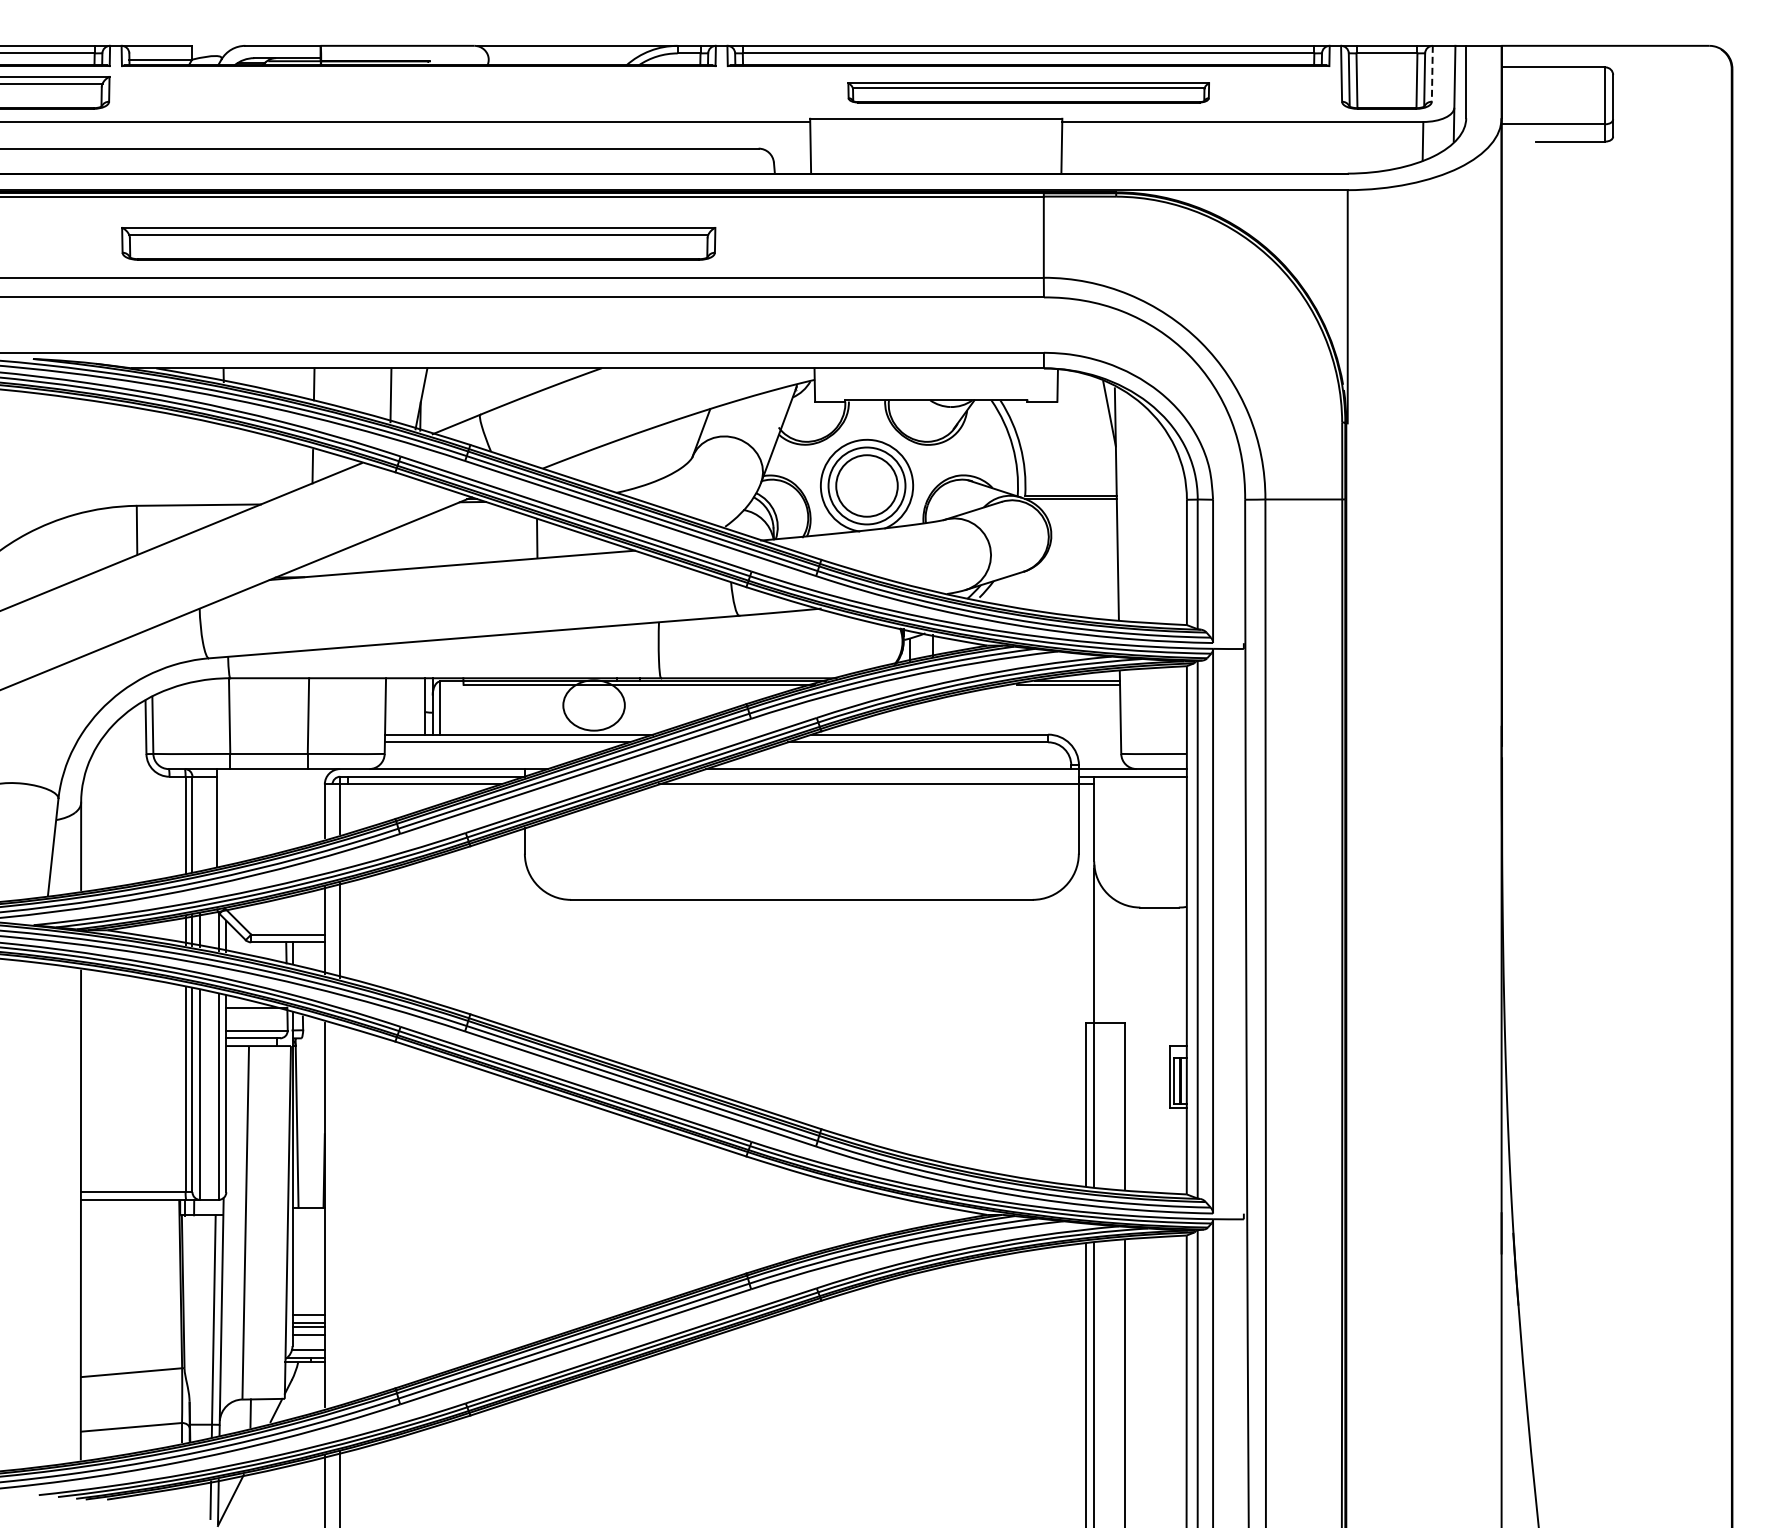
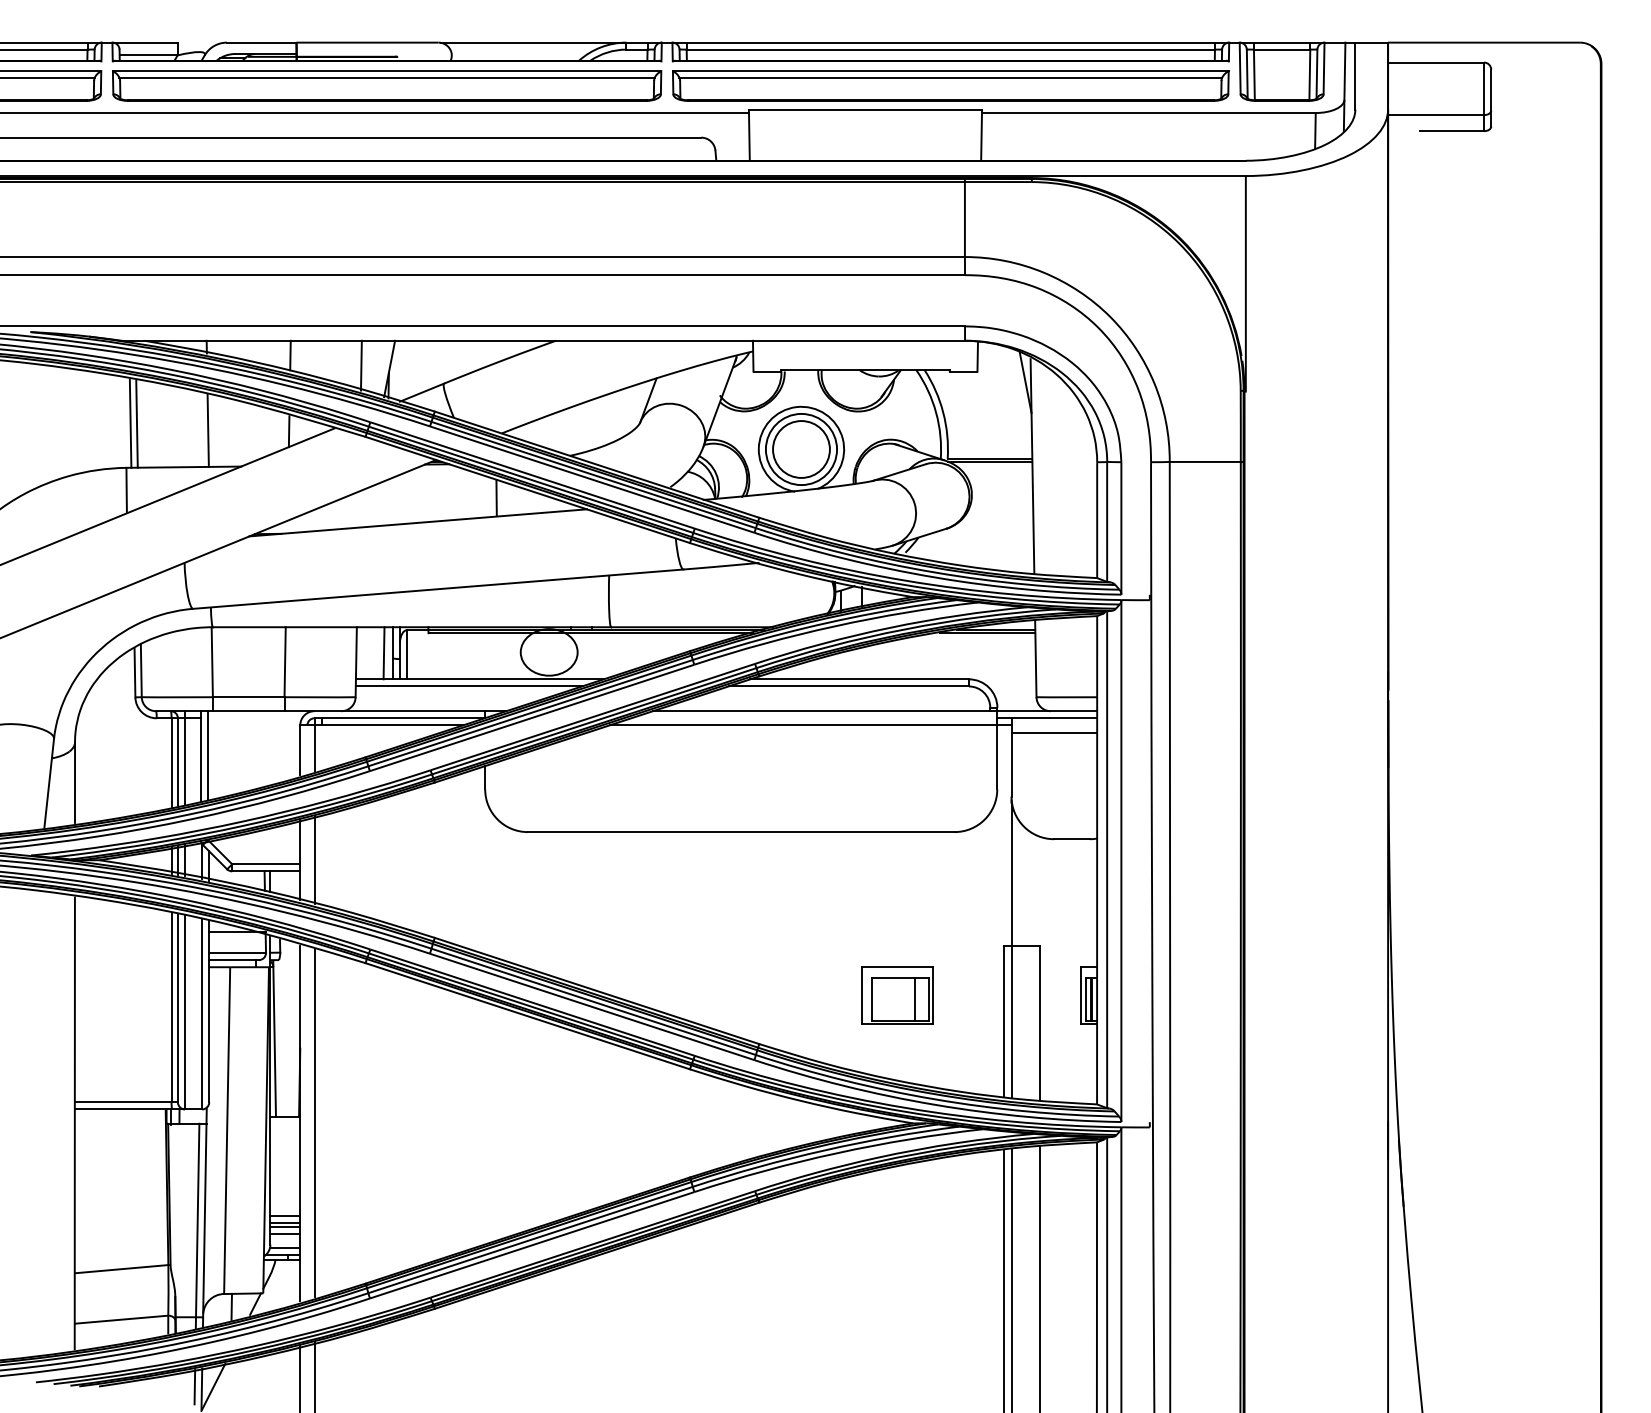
line: (1432, 73) -> (1324, 68), dashed -> solid
part: (1028, 92) -> (950, 85), size x1.67
part: (418, 243) -> (386, 85), moved
line: (141, 457) -> (130, 423), added
line: (148, 458) -> (137, 424), added
line: (224, 465) -> (207, 430), added
line: (414, 706) -> (383, 653), added
line: (1140, 792) -> (1054, 732), added
line: (224, 817) -> (207, 755), added
line: (200, 820) -> (185, 758), added
part: (971, 1076) -> (898, 995), added
line: (340, 1214) -> (314, 1122), added

